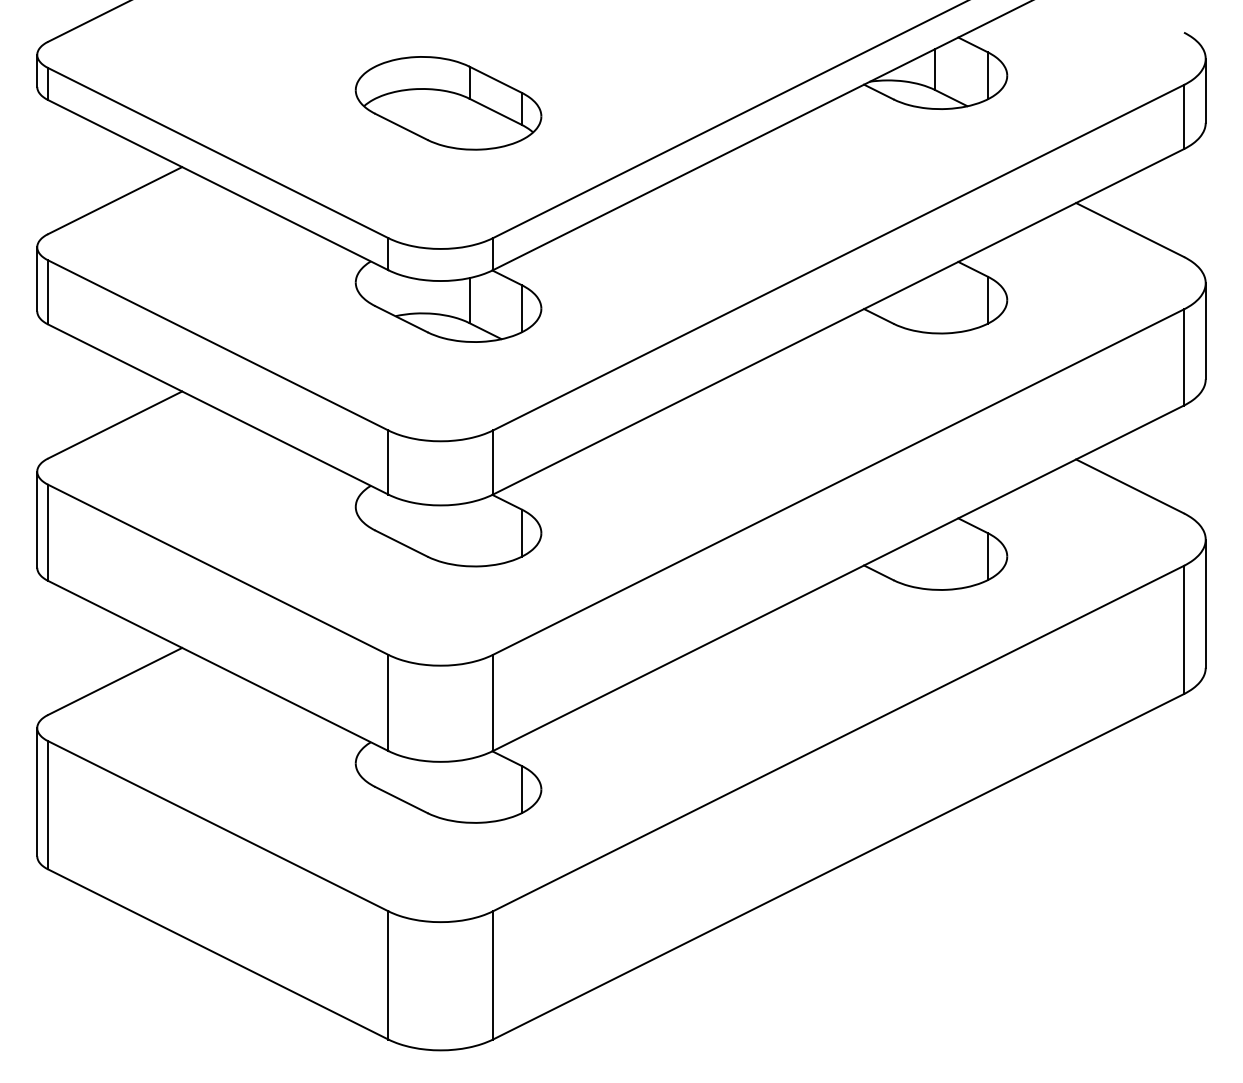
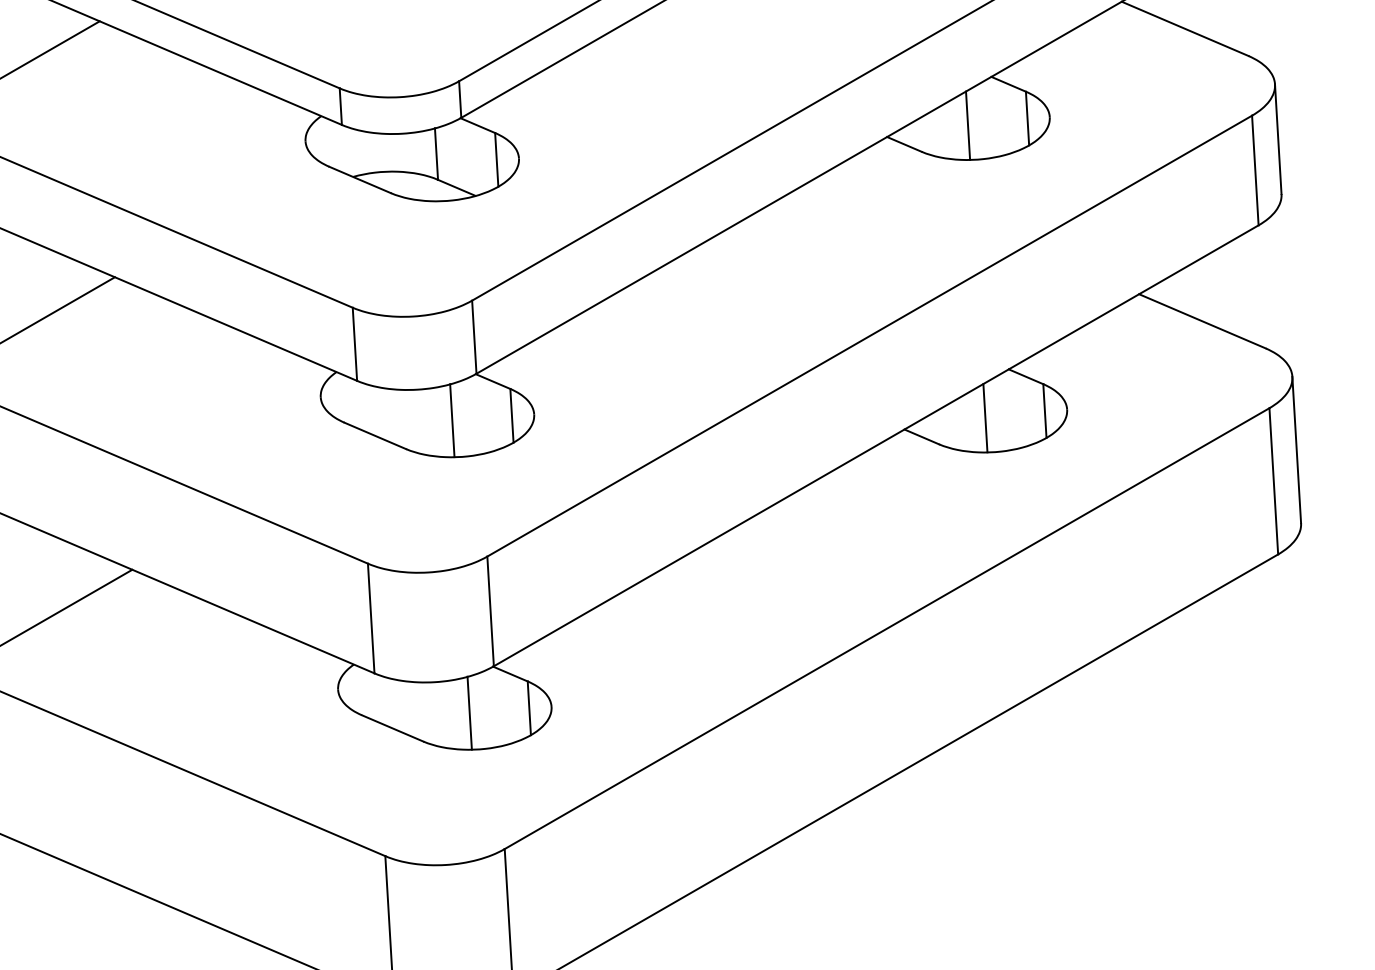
line: (935, 303) -> (968, 125), added
line: (469, 534) -> (452, 420), added
line: (935, 559) -> (985, 417), added
line: (469, 790) -> (469, 712), added

